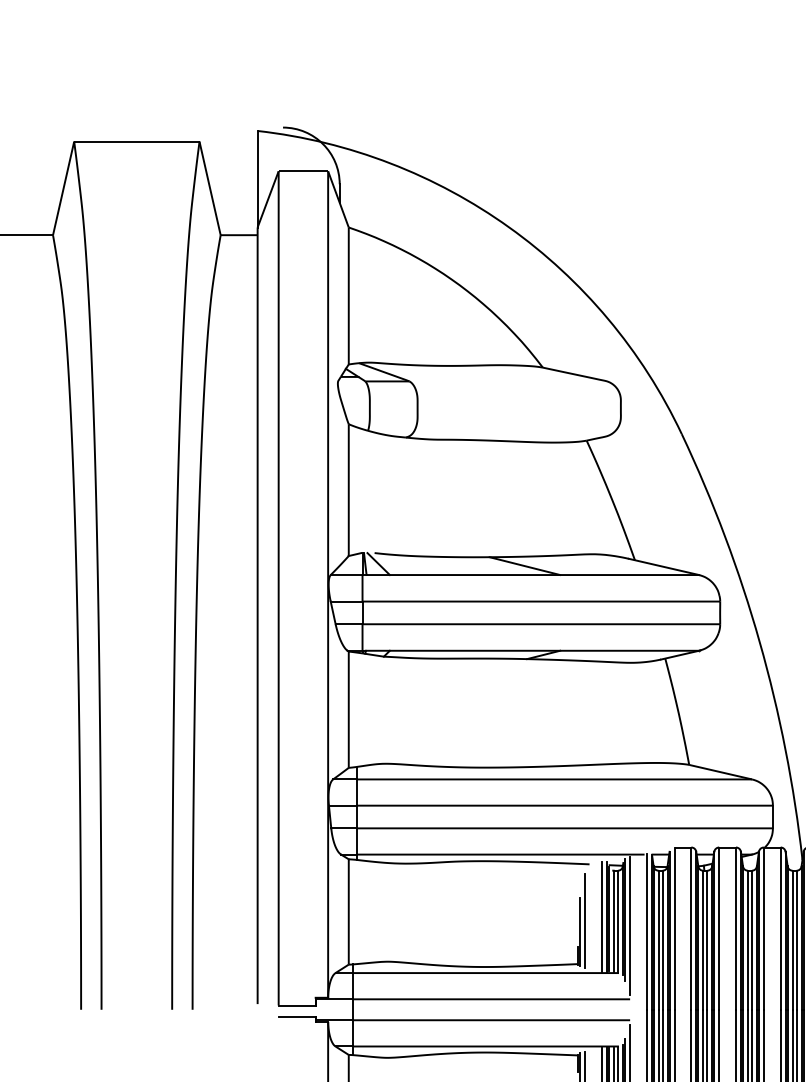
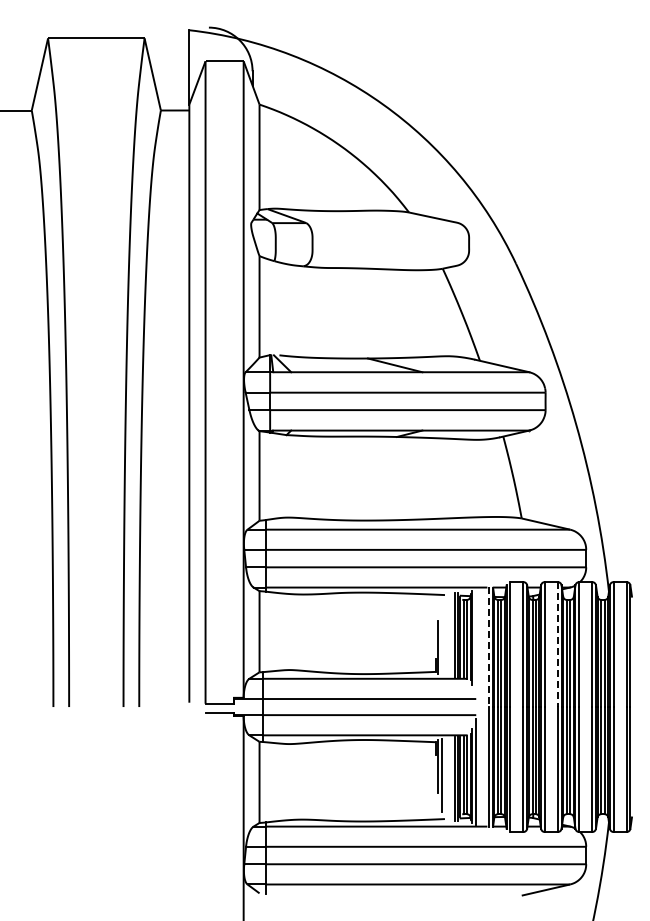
line: (585, 920) -> (441, 638), removed
line: (630, 925) -> (476, 642), removed
line: (735, 929) -> (557, 645), solid -> dashed
line: (646, 932) -> (488, 647), solid -> dashed

